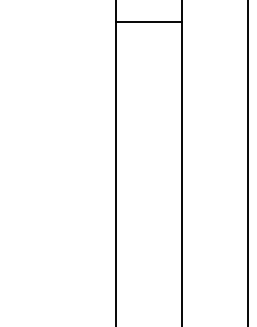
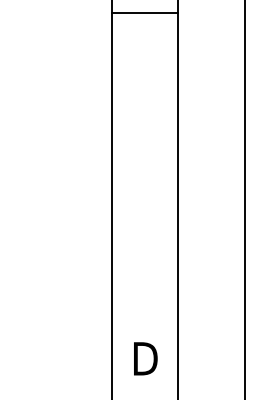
line: (148, 22) -> (144, 12), moved

